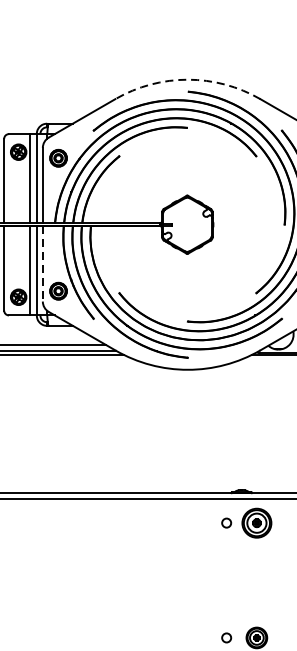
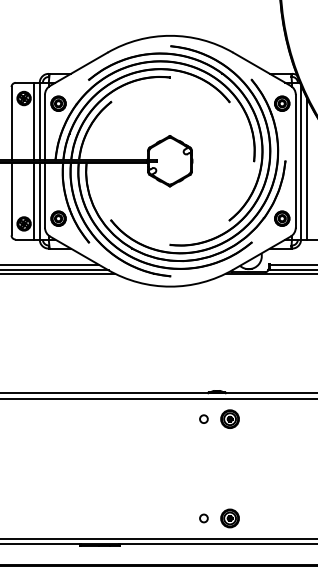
arc: (187, 79) -> (170, 35), dashed -> solid
line: (43, 264) -> (45, 195), dashed -> solid
part: (256, 522) -> (229, 418), size x0.71

